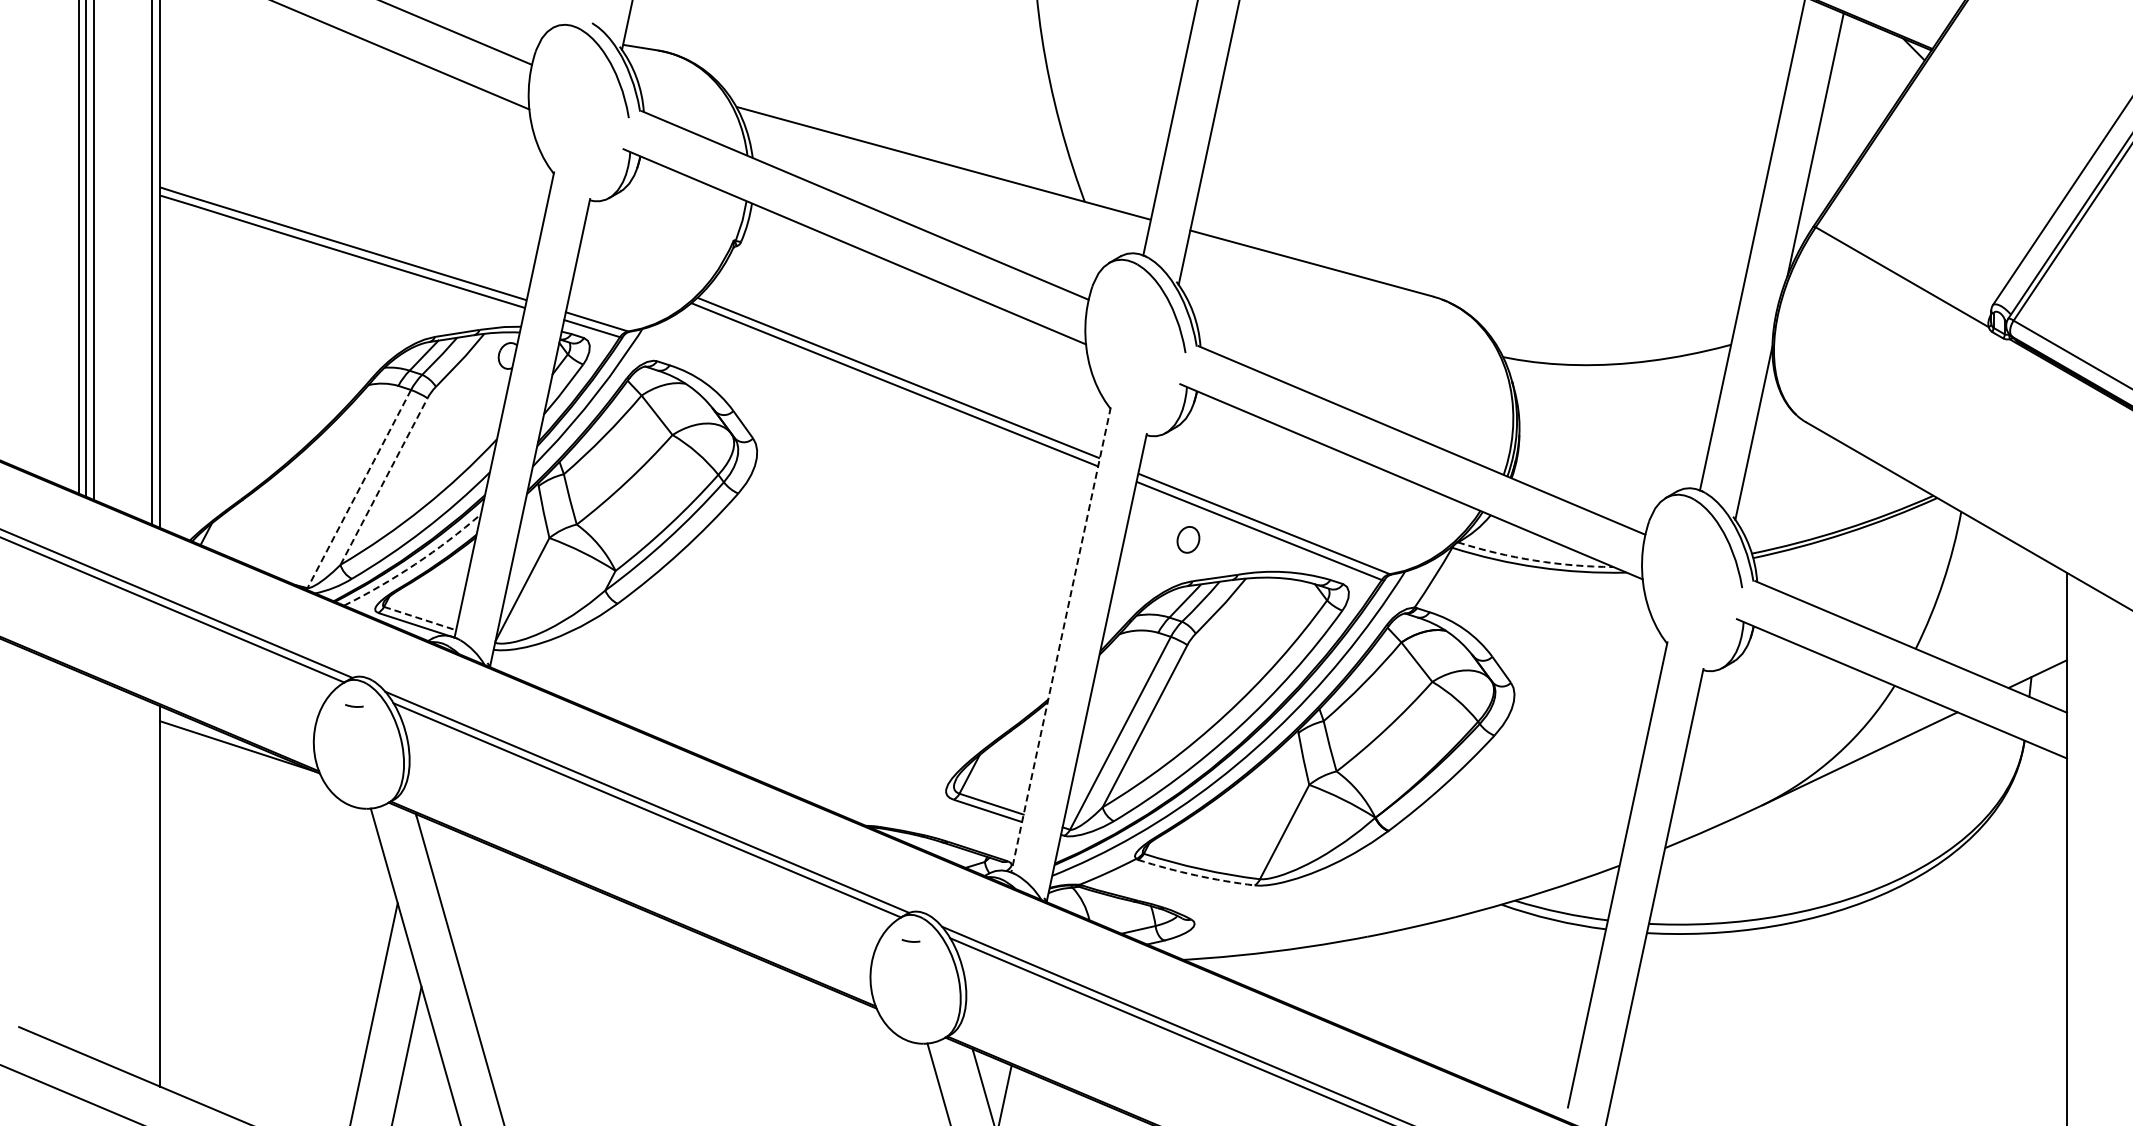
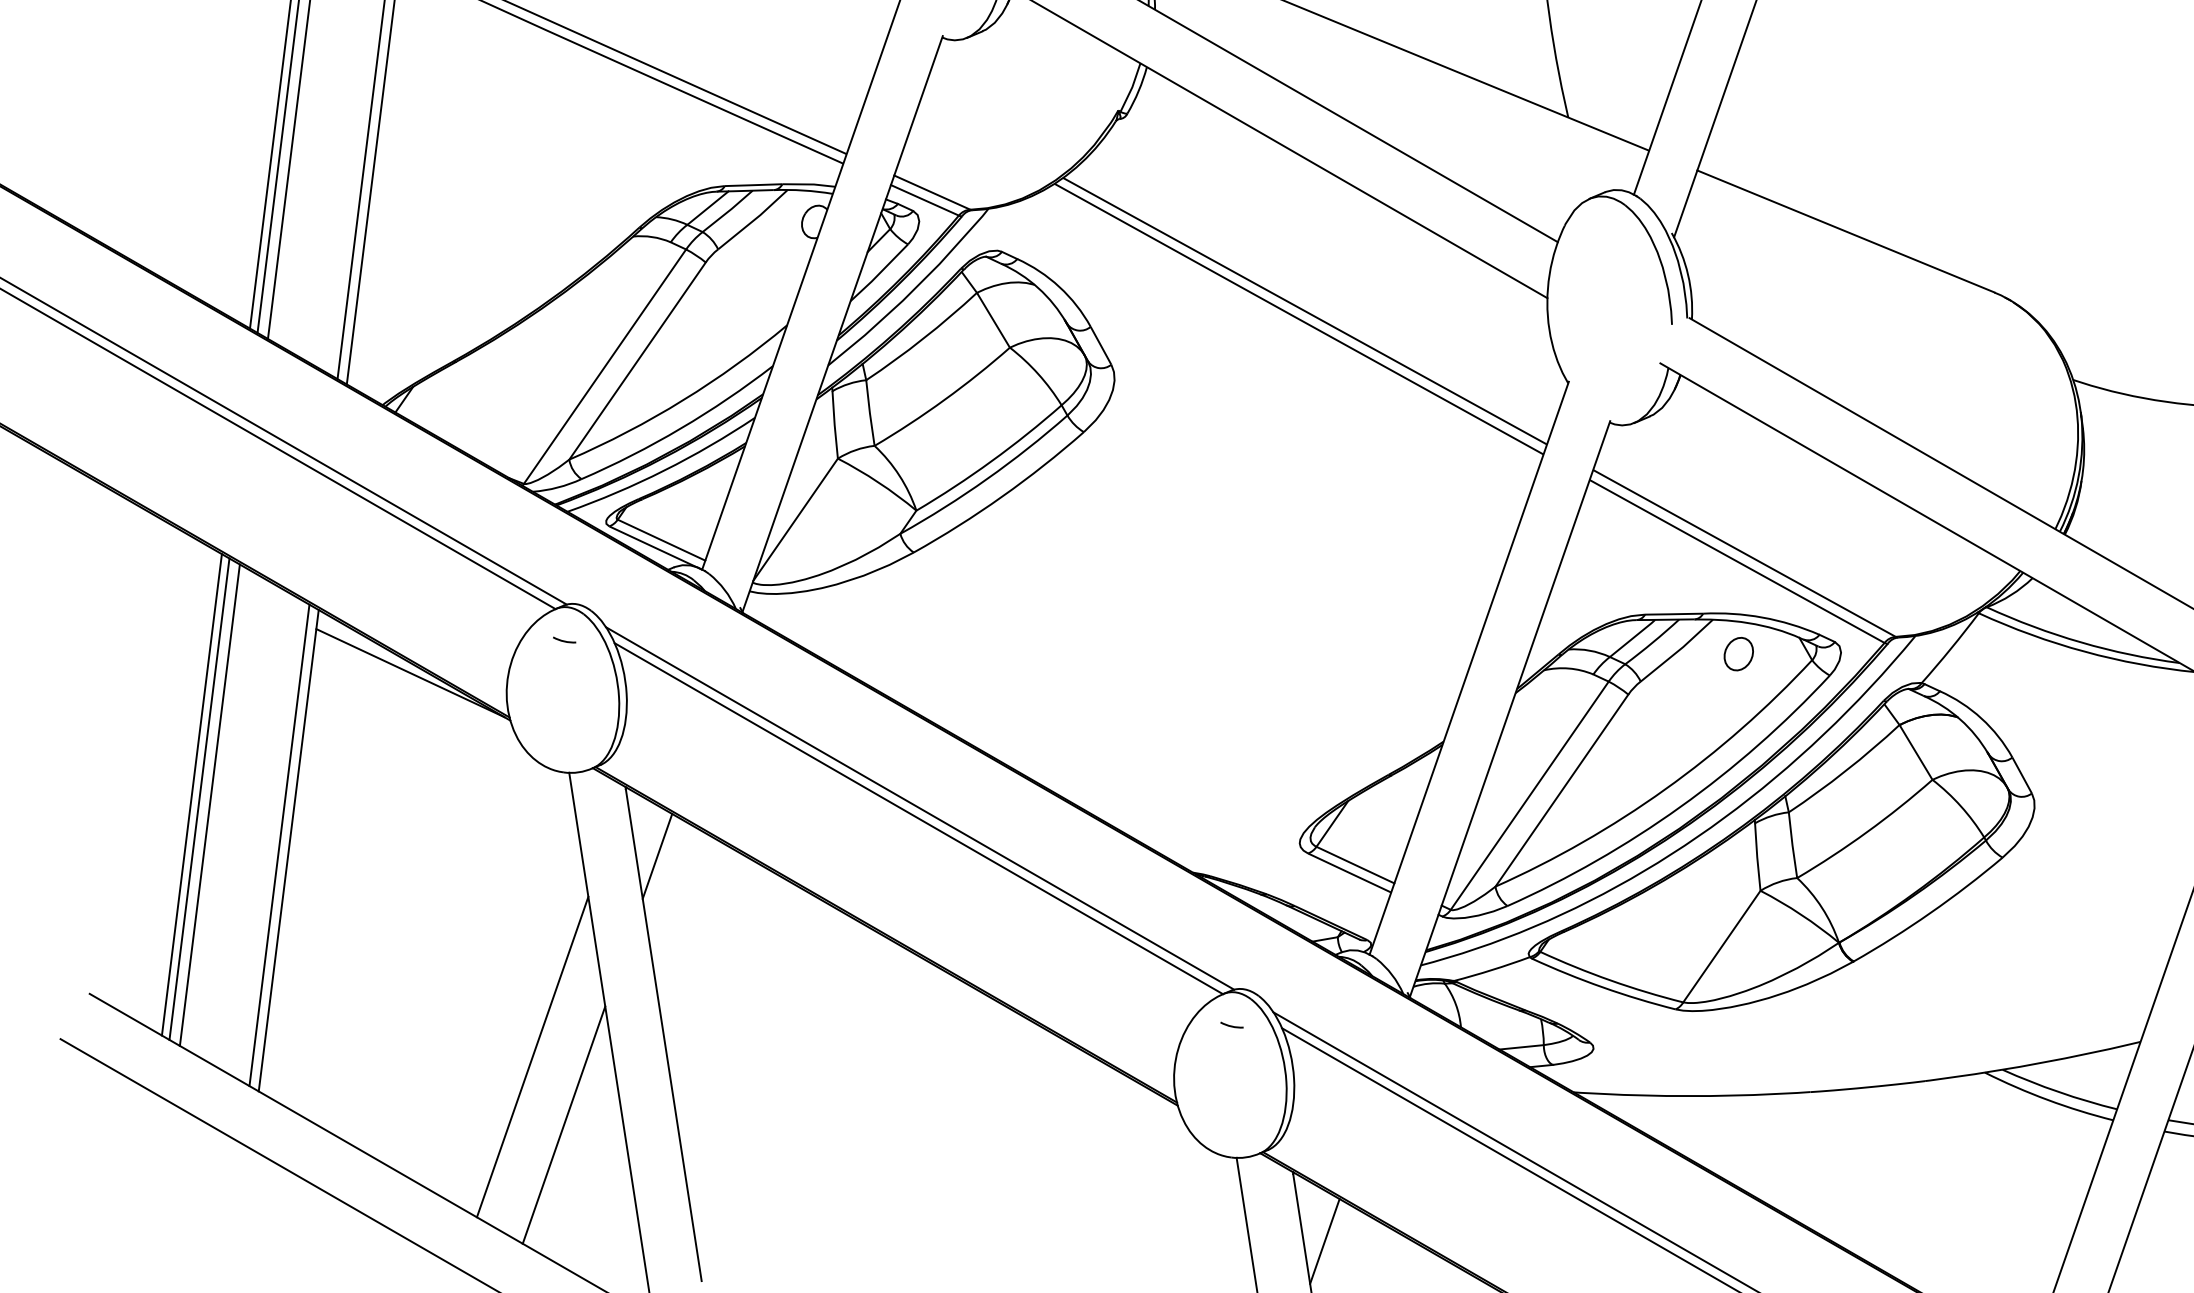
line: (384, 481) -> (638, 361), dashed -> solid
line: (359, 489) -> (605, 367), dashed -> solid
part: (1188, 539) -> (1738, 653), moved
arc: (1534, 560) -> (2080, 642), dashed -> solid
arc: (415, 564) -> (664, 470), dashed -> solid
line: (420, 618) -> (662, 540), dashed -> solid
line: (1061, 639) -> (1469, 667), dashed -> solid
line: (79, 862) -> (192, 795), added
line: (85, 864) -> (199, 798), added
line: (447, 864) -> (657, 855), added
line: (94, 868) -> (210, 805), added
arc: (1195, 875) -> (1602, 987), dashed -> solid
line: (152, 892) -> (279, 844), added

